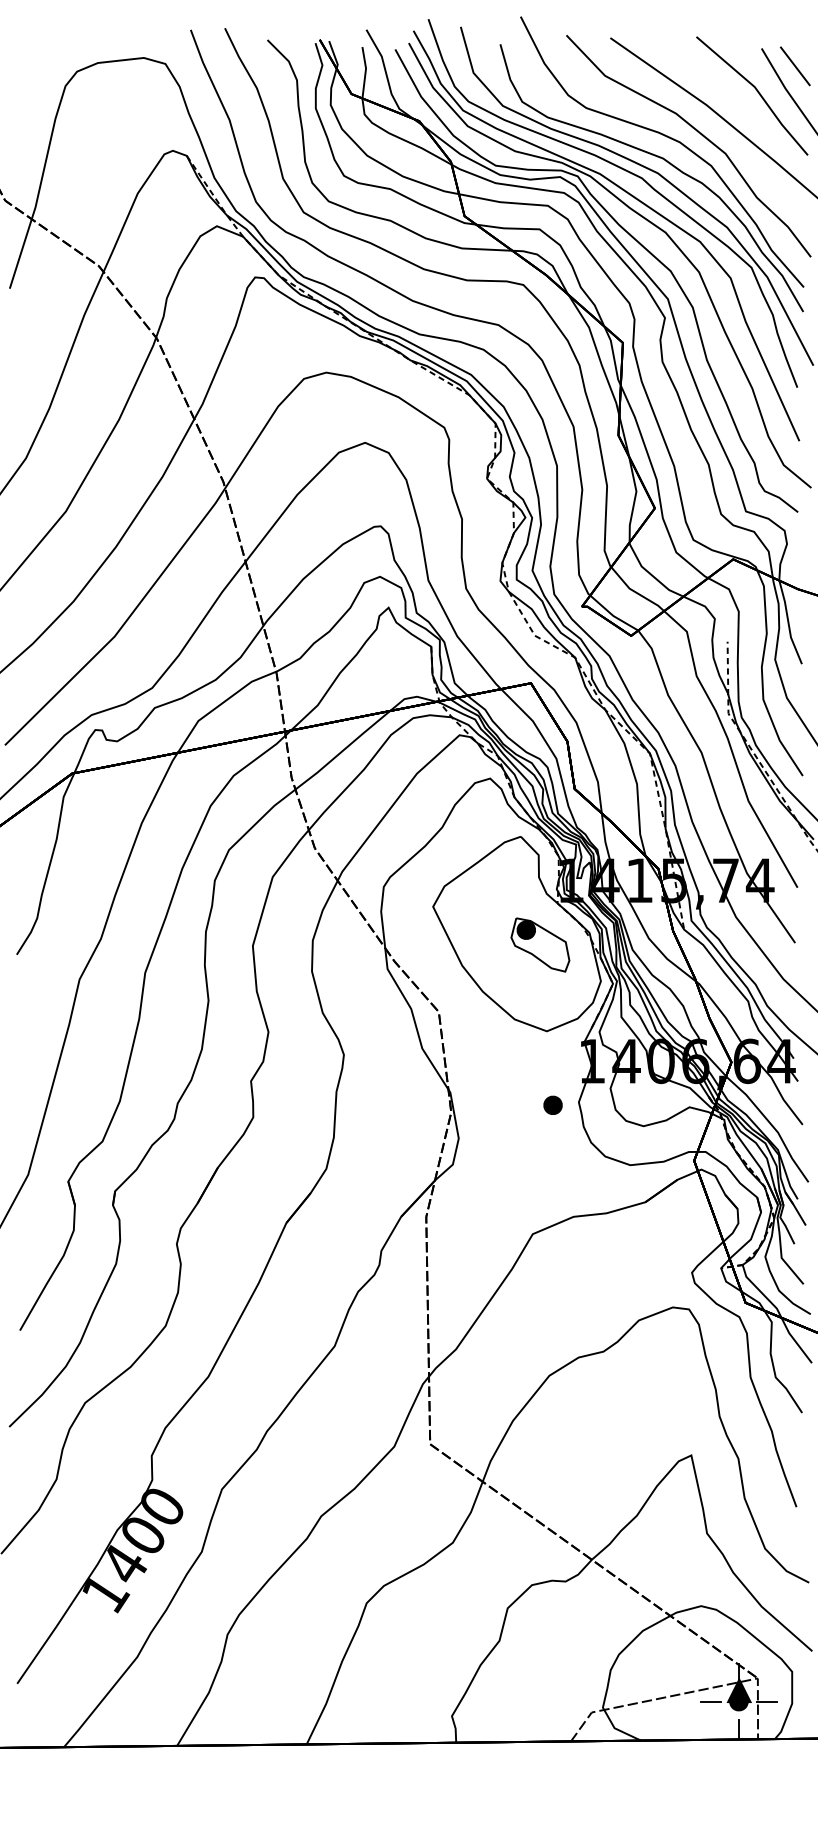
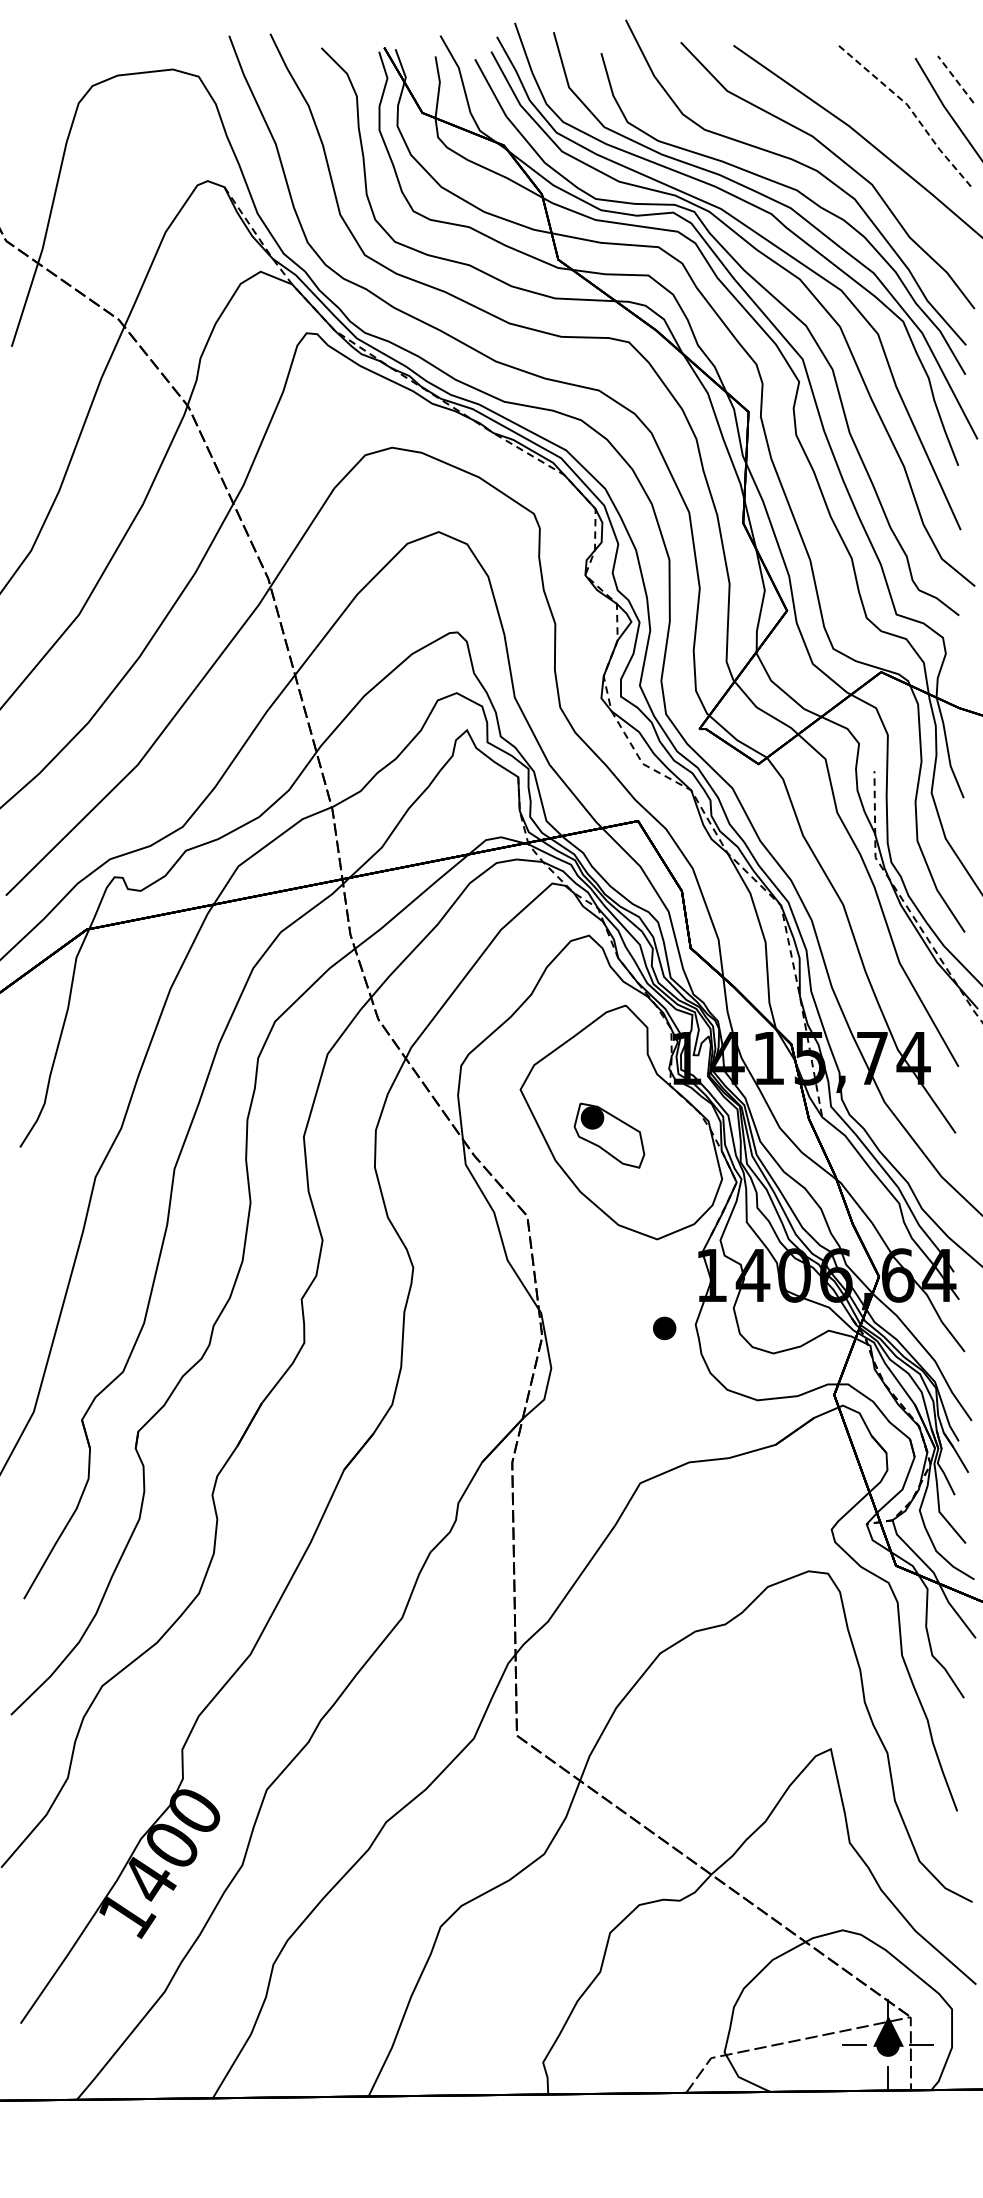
line: (795, 66) -> (955, 79), solid -> dashed
line: (757, 91) -> (910, 109), solid -> dashed
part: (540, 944) -> (609, 1135), moved

